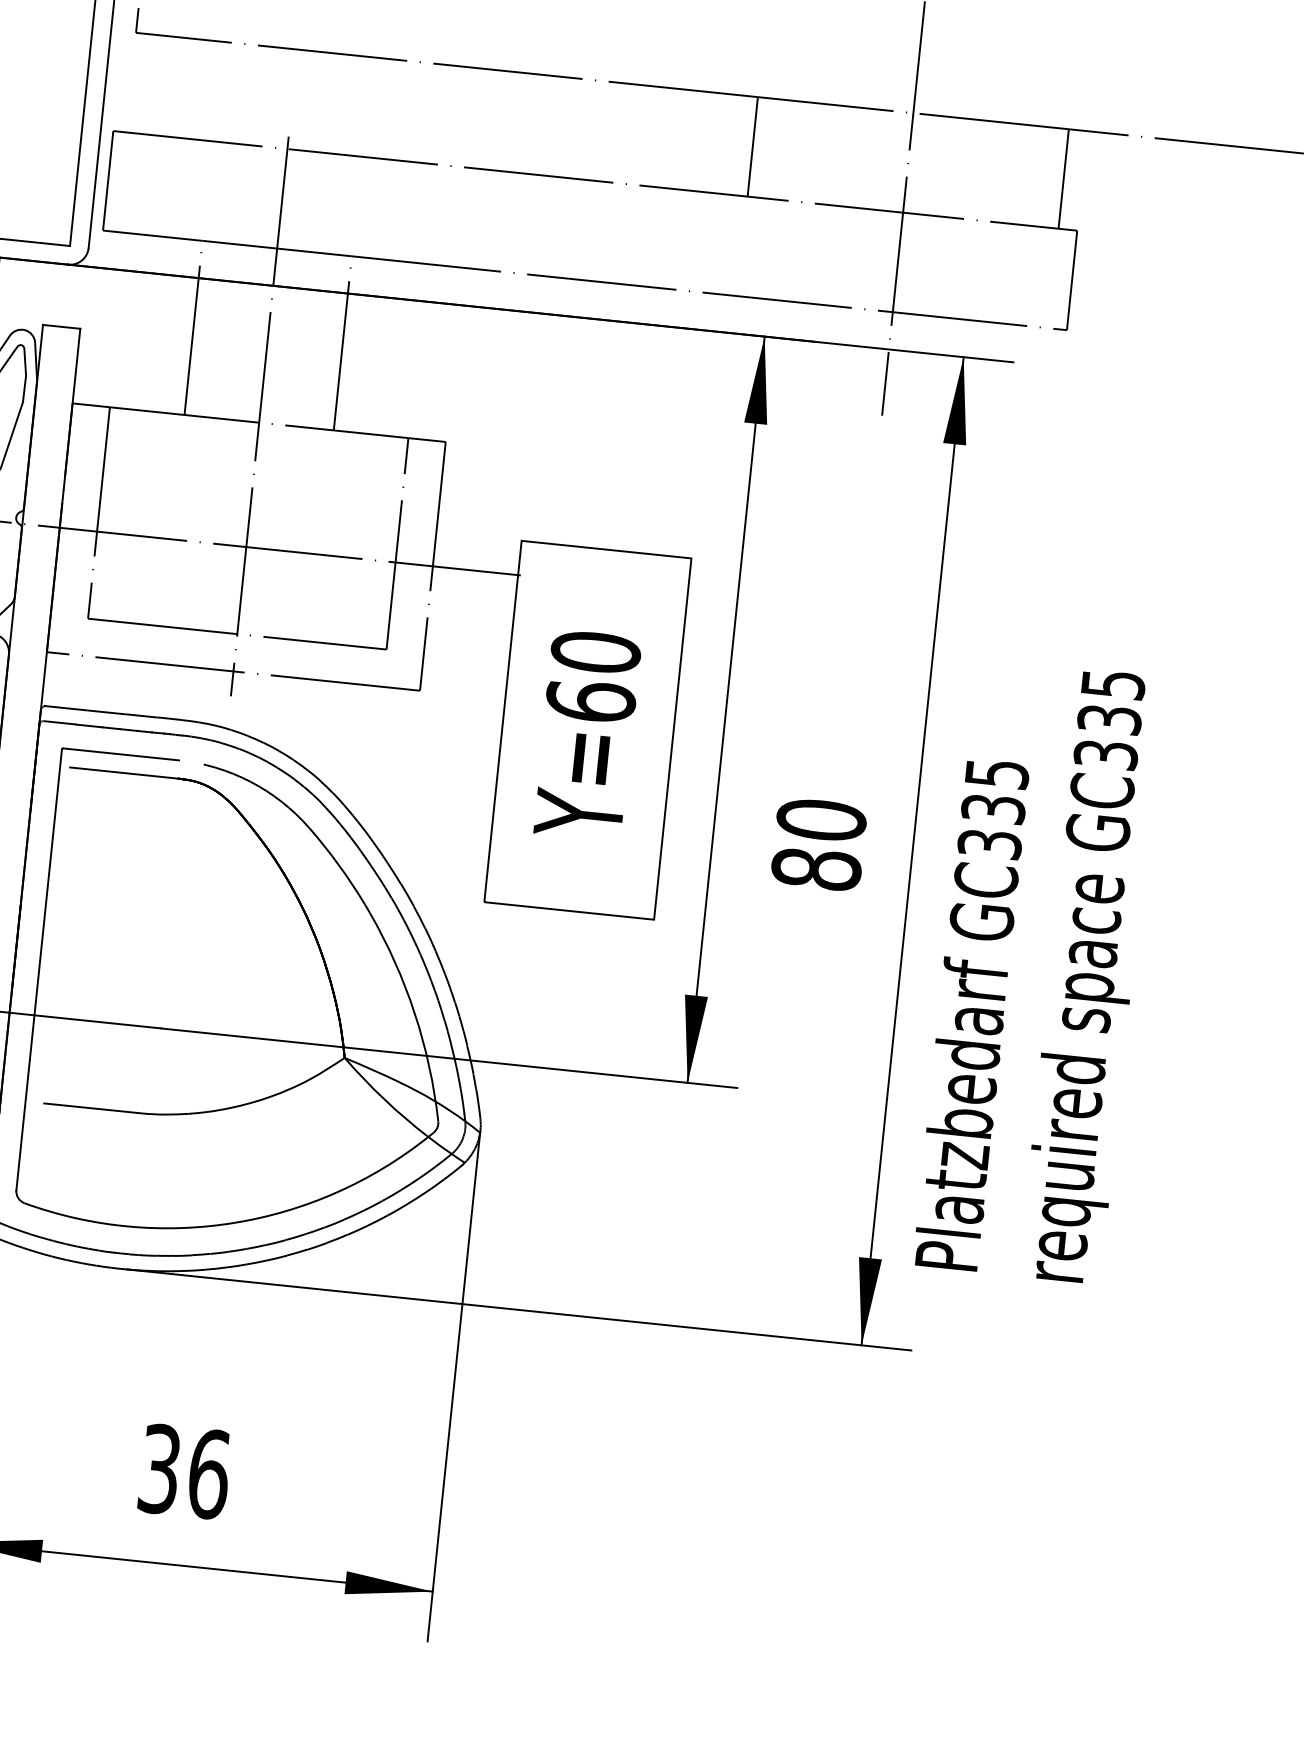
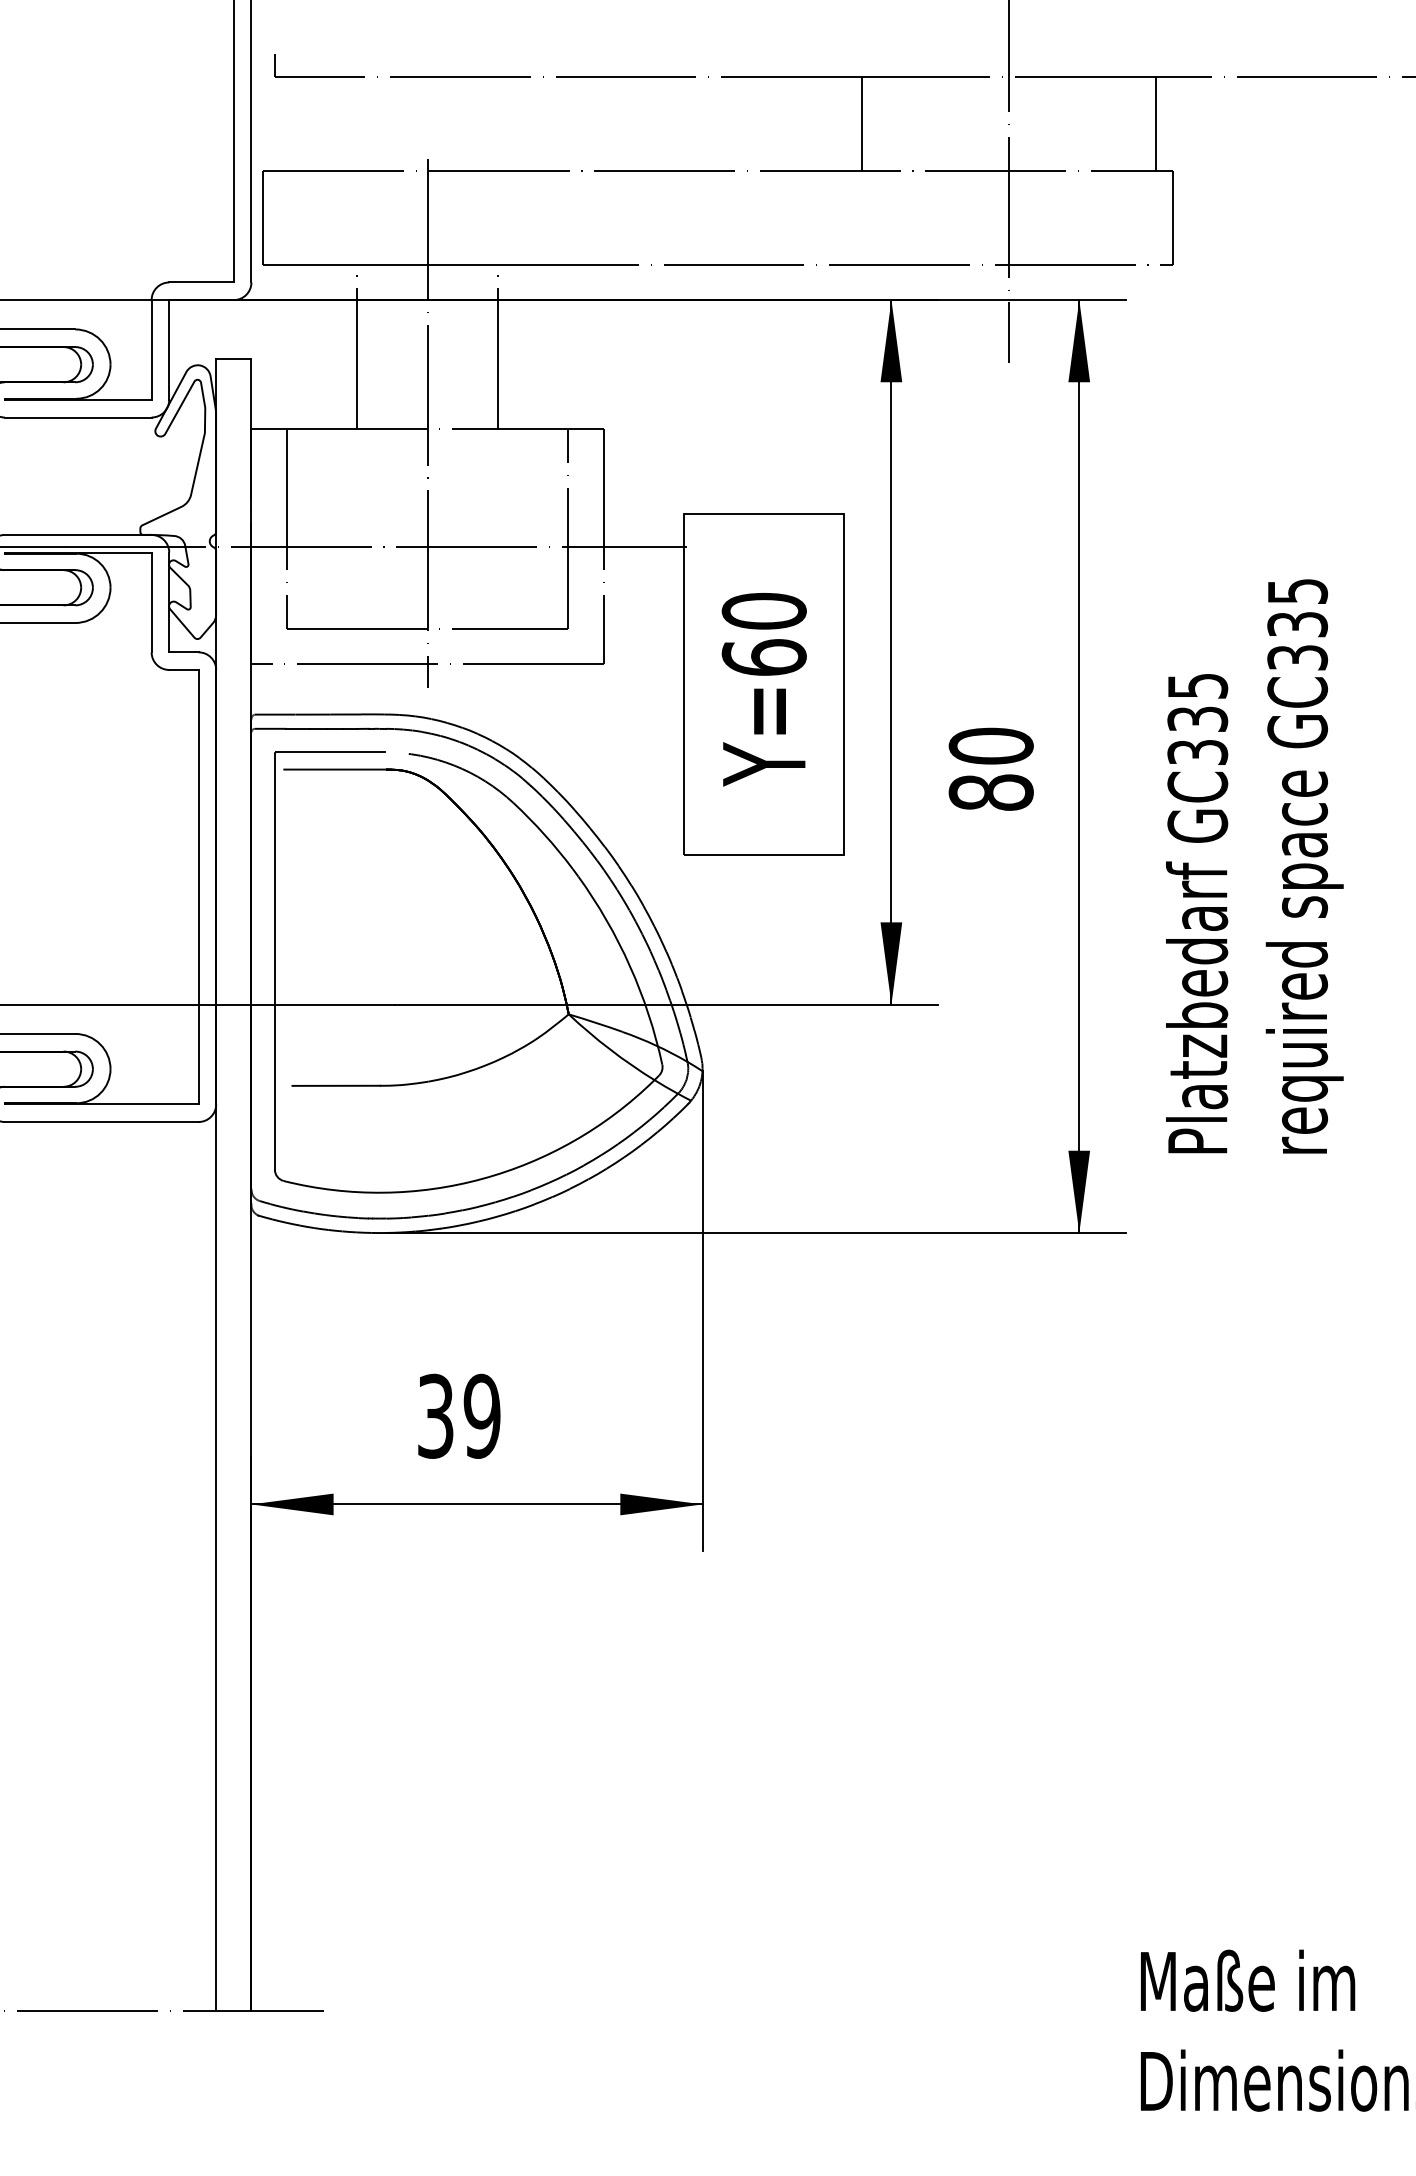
text: (1037, 971) -> (1254, 866), moved
text: (208, 1473) -> (481, 1415), 36 -> 39

